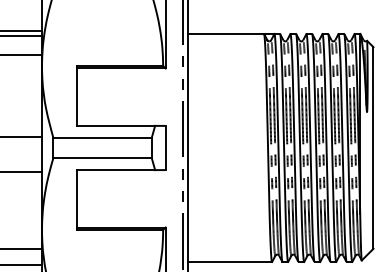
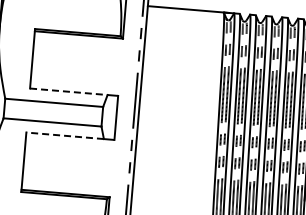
line: (116, 125) -> (69, 91), solid -> dashed
line: (116, 170) -> (65, 136), solid -> dashed

